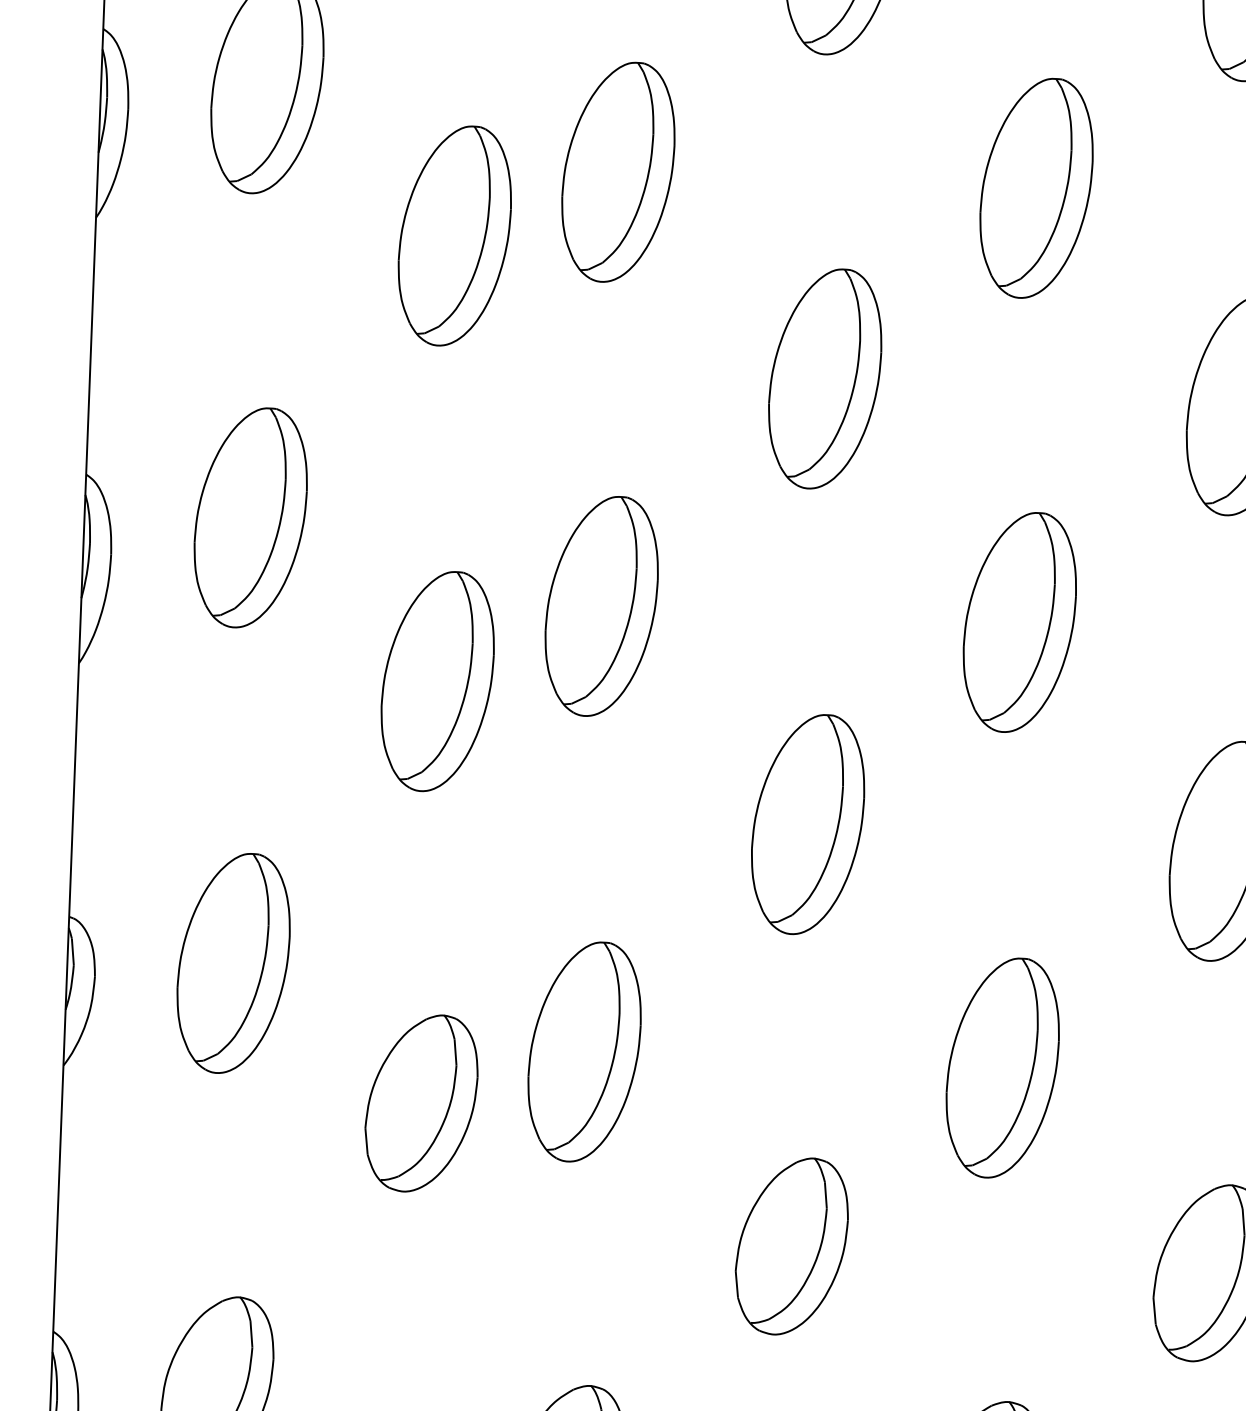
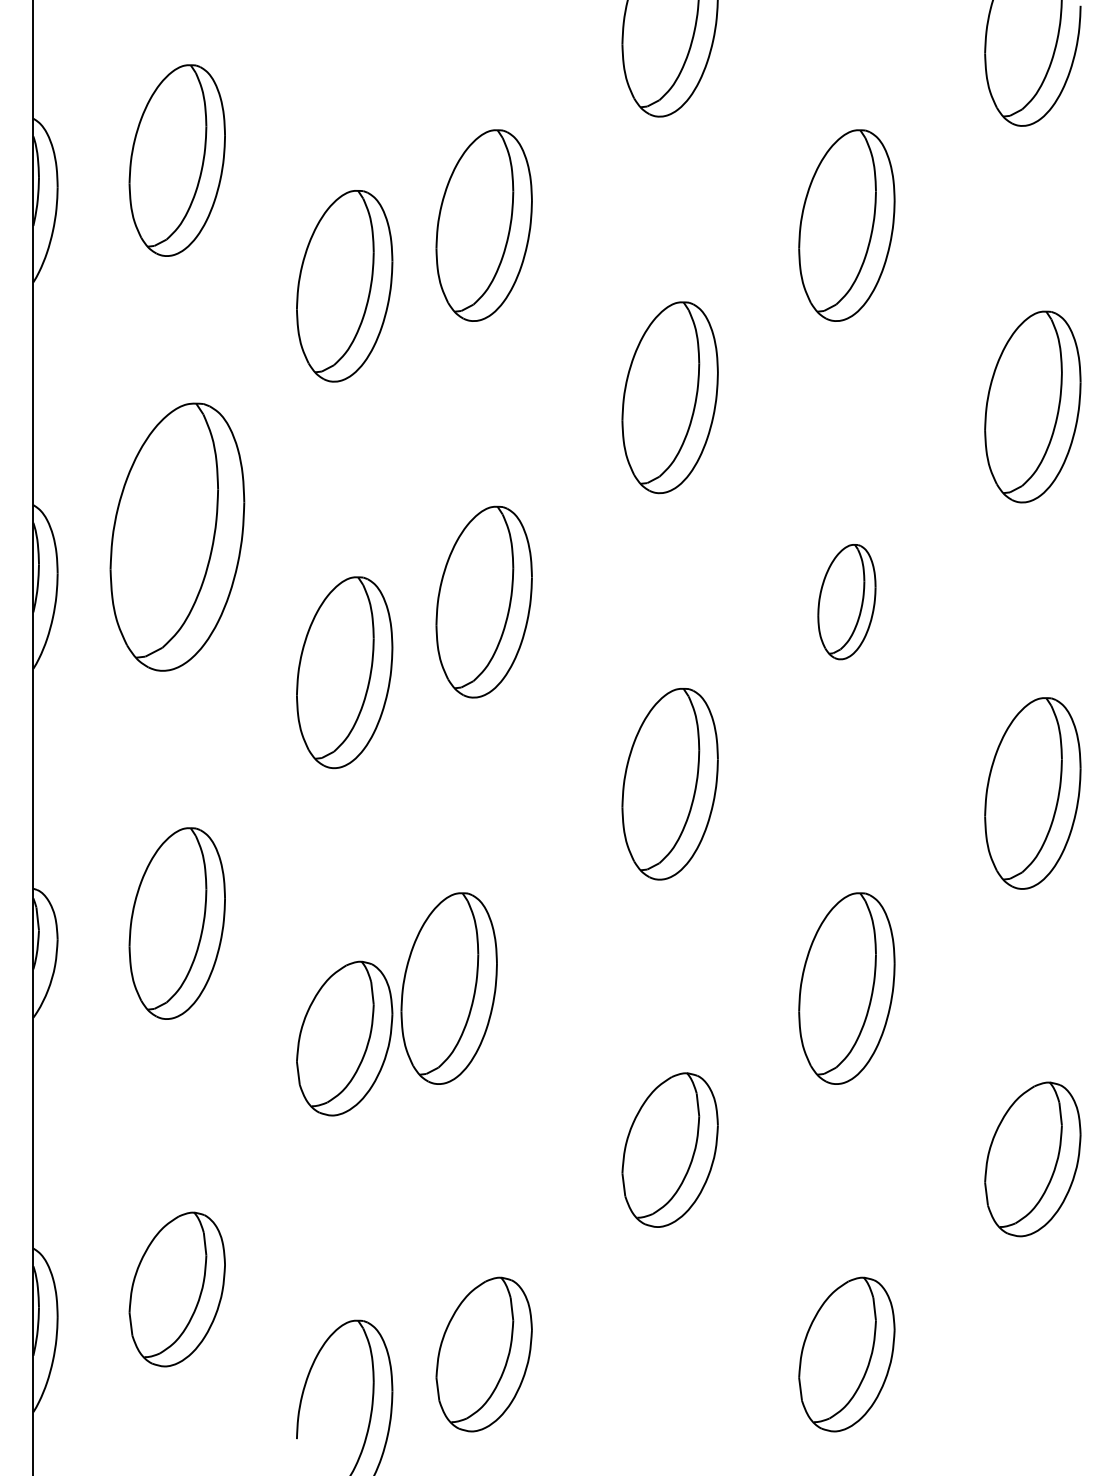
part: (249, 517) -> (176, 536), size x1.4
part: (1019, 621) -> (846, 601), size x0.6
part: (583, 1051) -> (448, 988), moved

